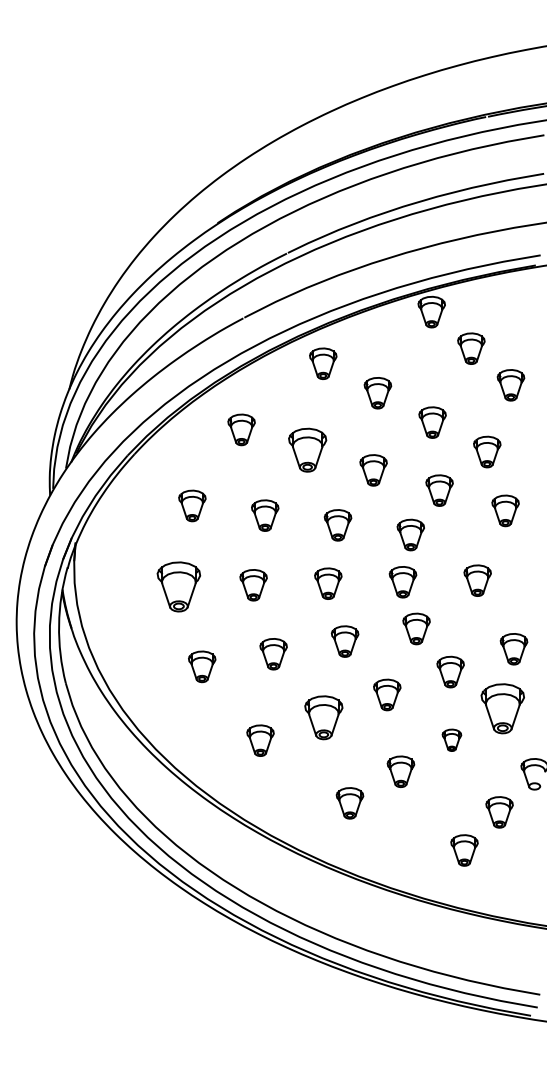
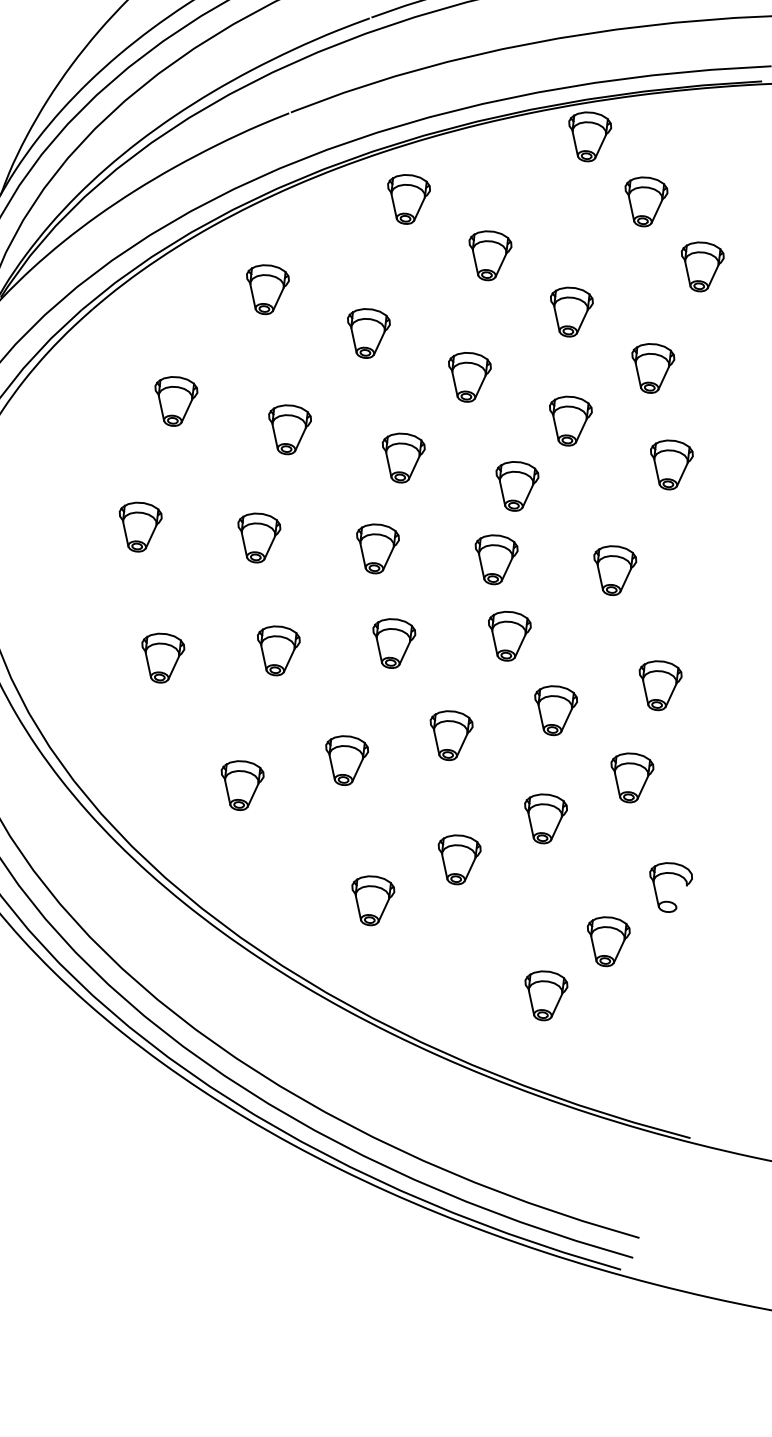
part: (307, 449) -> (367, 332), size x0.71
part: (178, 586) -> (138, 526), size x0.62
part: (502, 708) -> (630, 777), size x0.62
part: (323, 717) -> (345, 760), size x0.71
part: (451, 740) -> (543, 819), size x1.43

